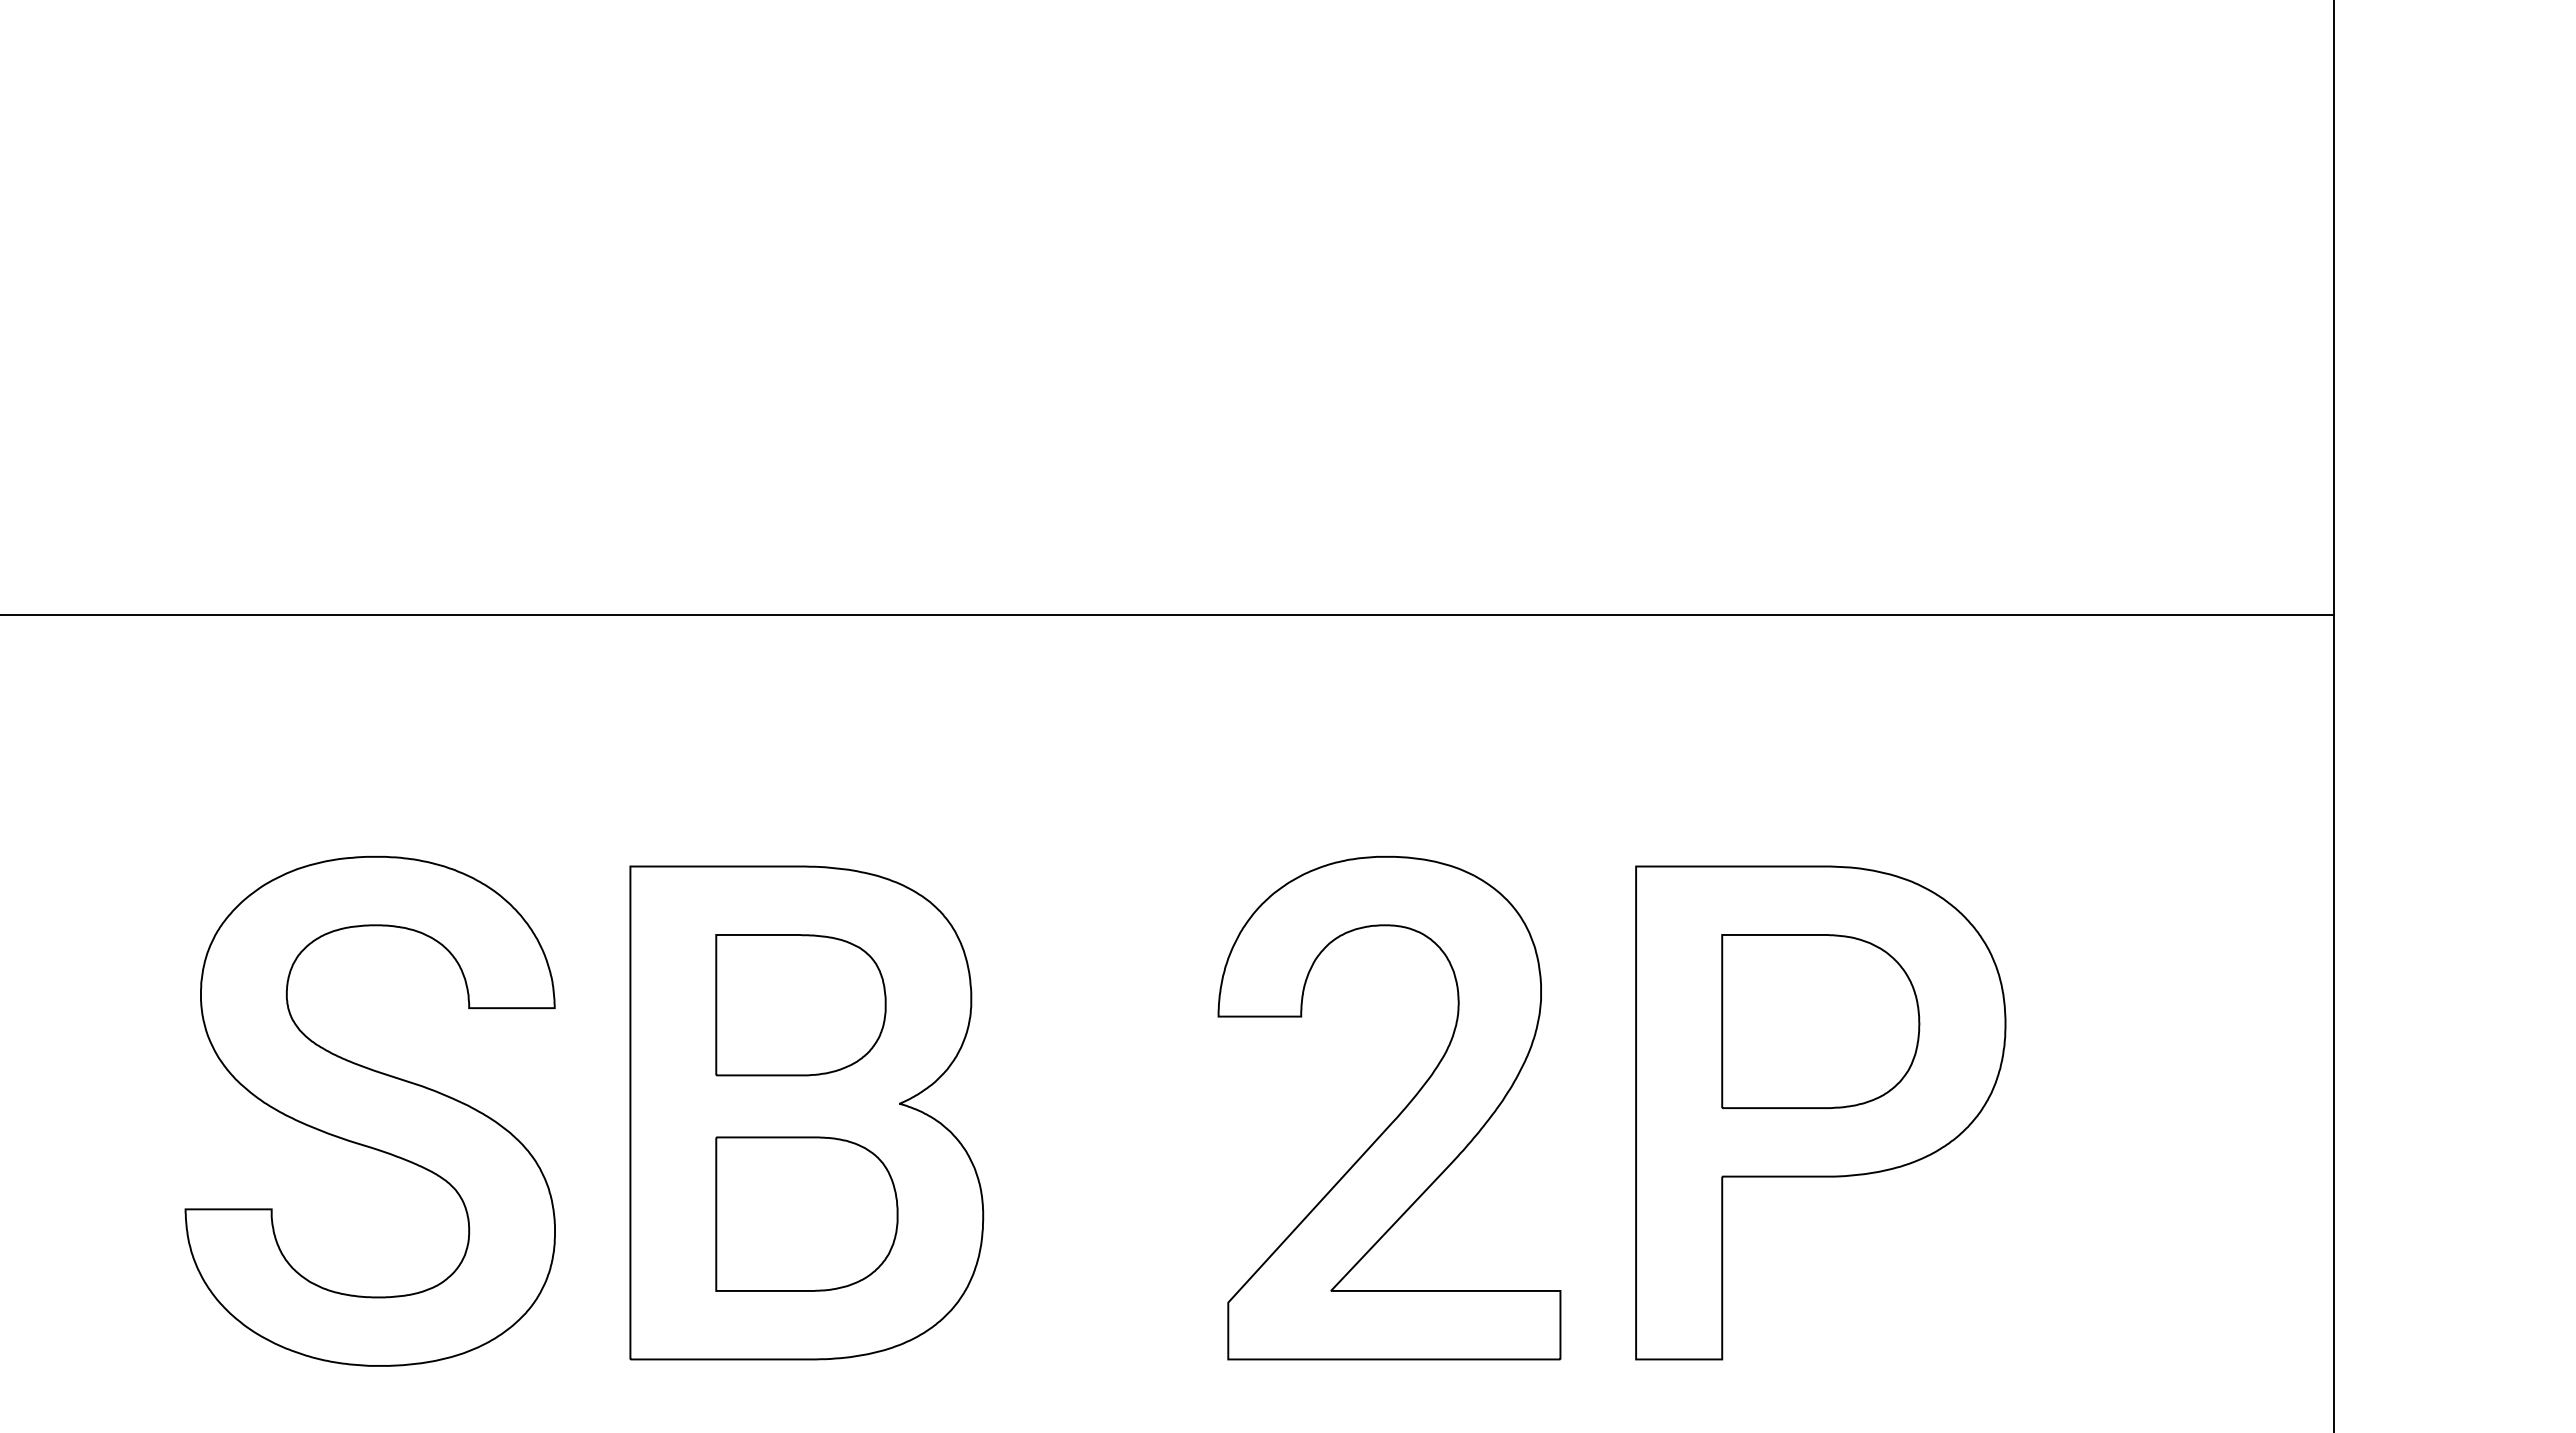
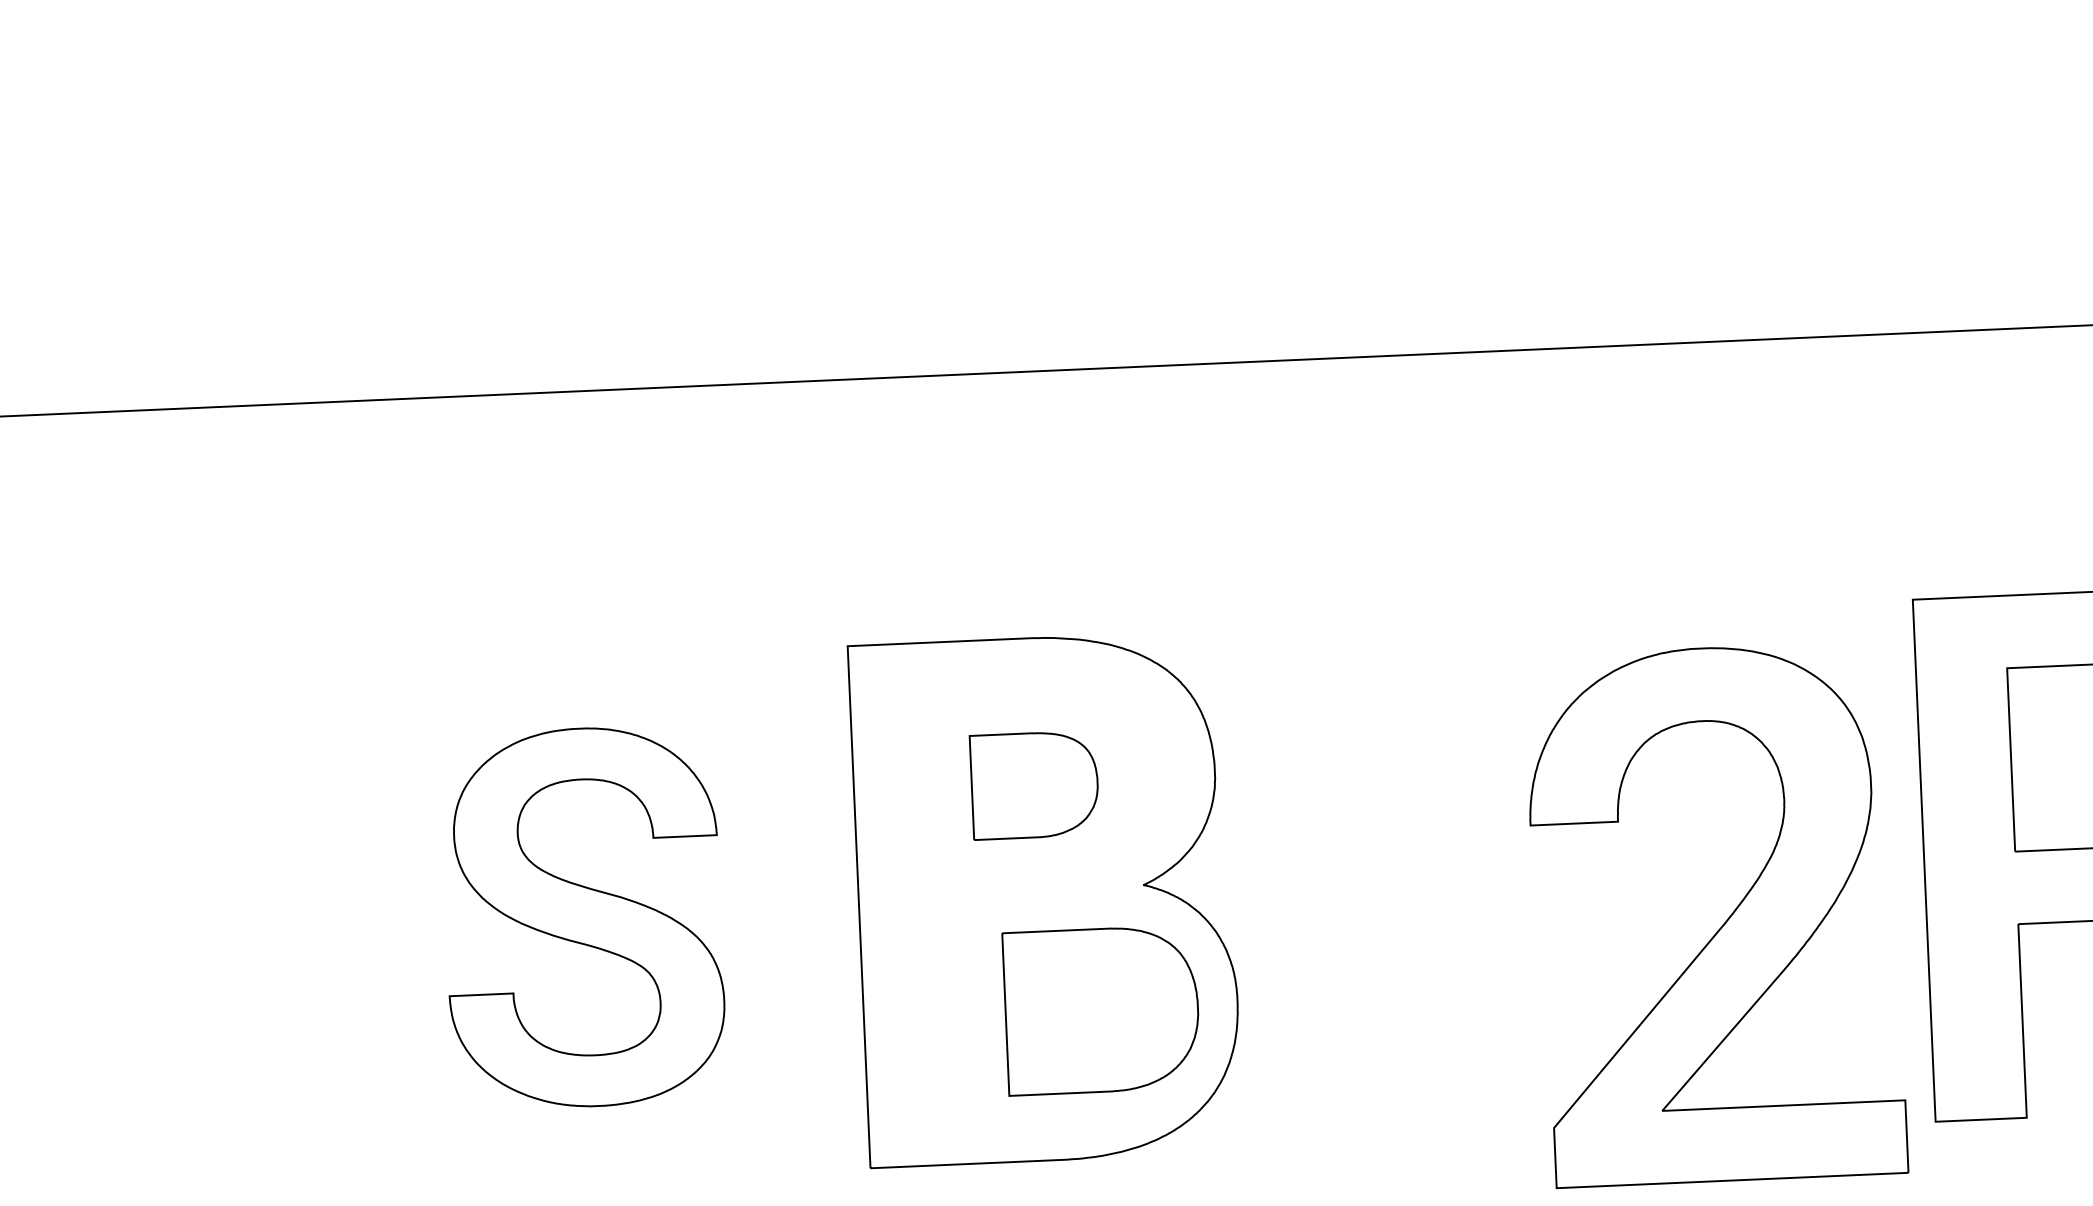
part: (800, 1005) -> (1034, 785), size x0.7
part: (369, 1111) -> (582, 917), size x0.7
part: (1397, 1115) -> (1724, 922), moved
part: (806, 1213) -> (1101, 1009), moved

